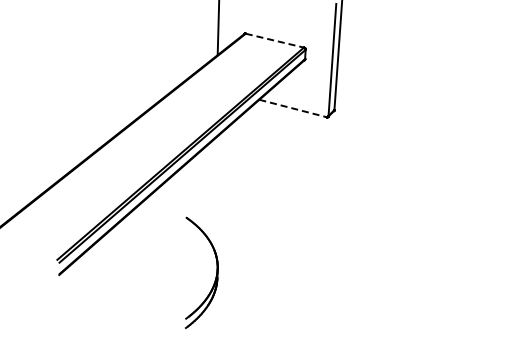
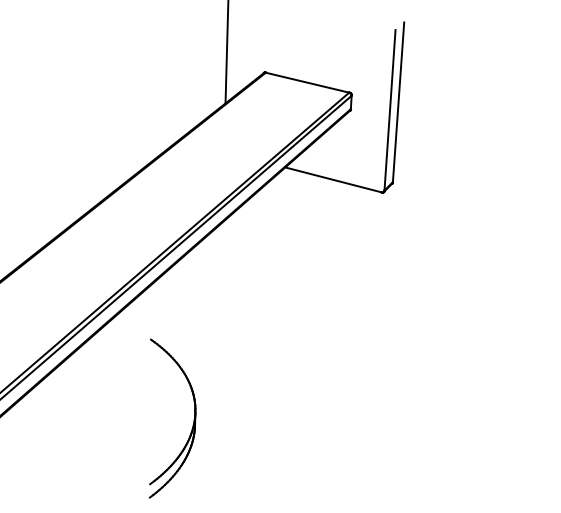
line: (274, 40) -> (306, 82), dashed -> solid
line: (293, 108) -> (334, 179), dashed -> solid
part: (215, 276) -> (192, 423), moved

